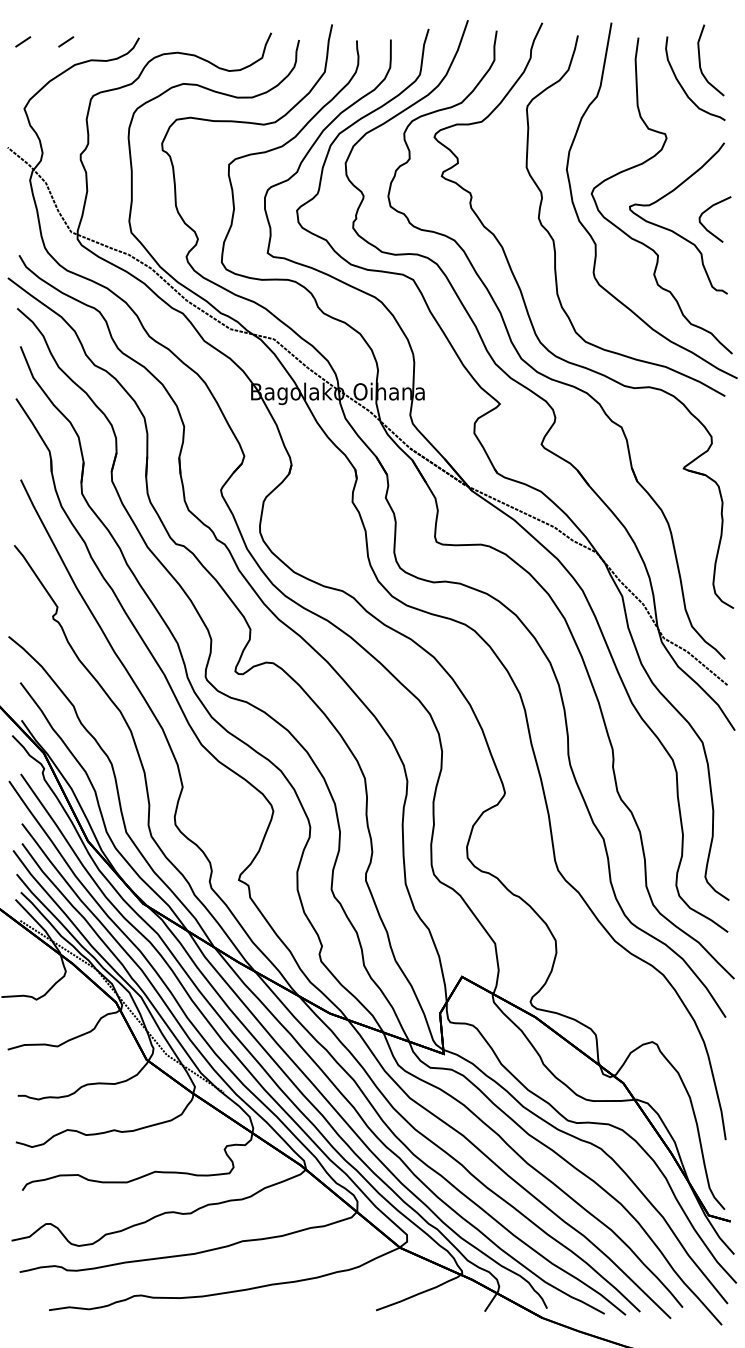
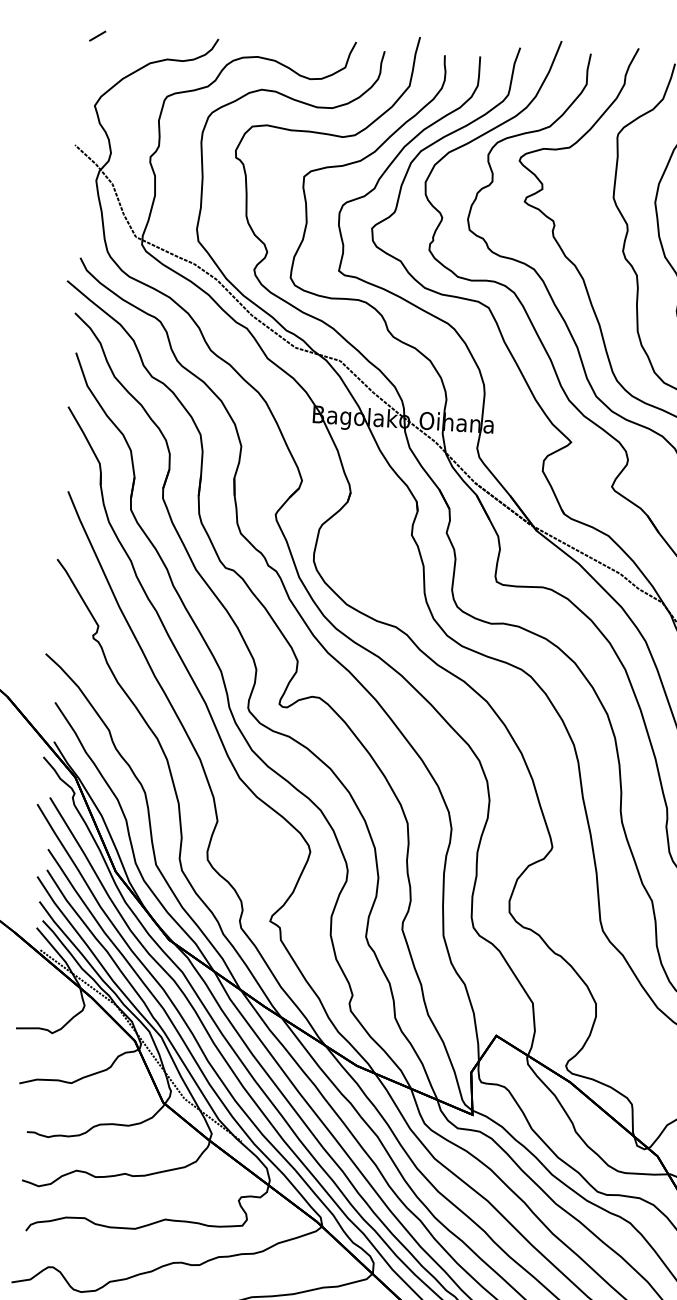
line: (66, 41) -> (142, 38), removed

